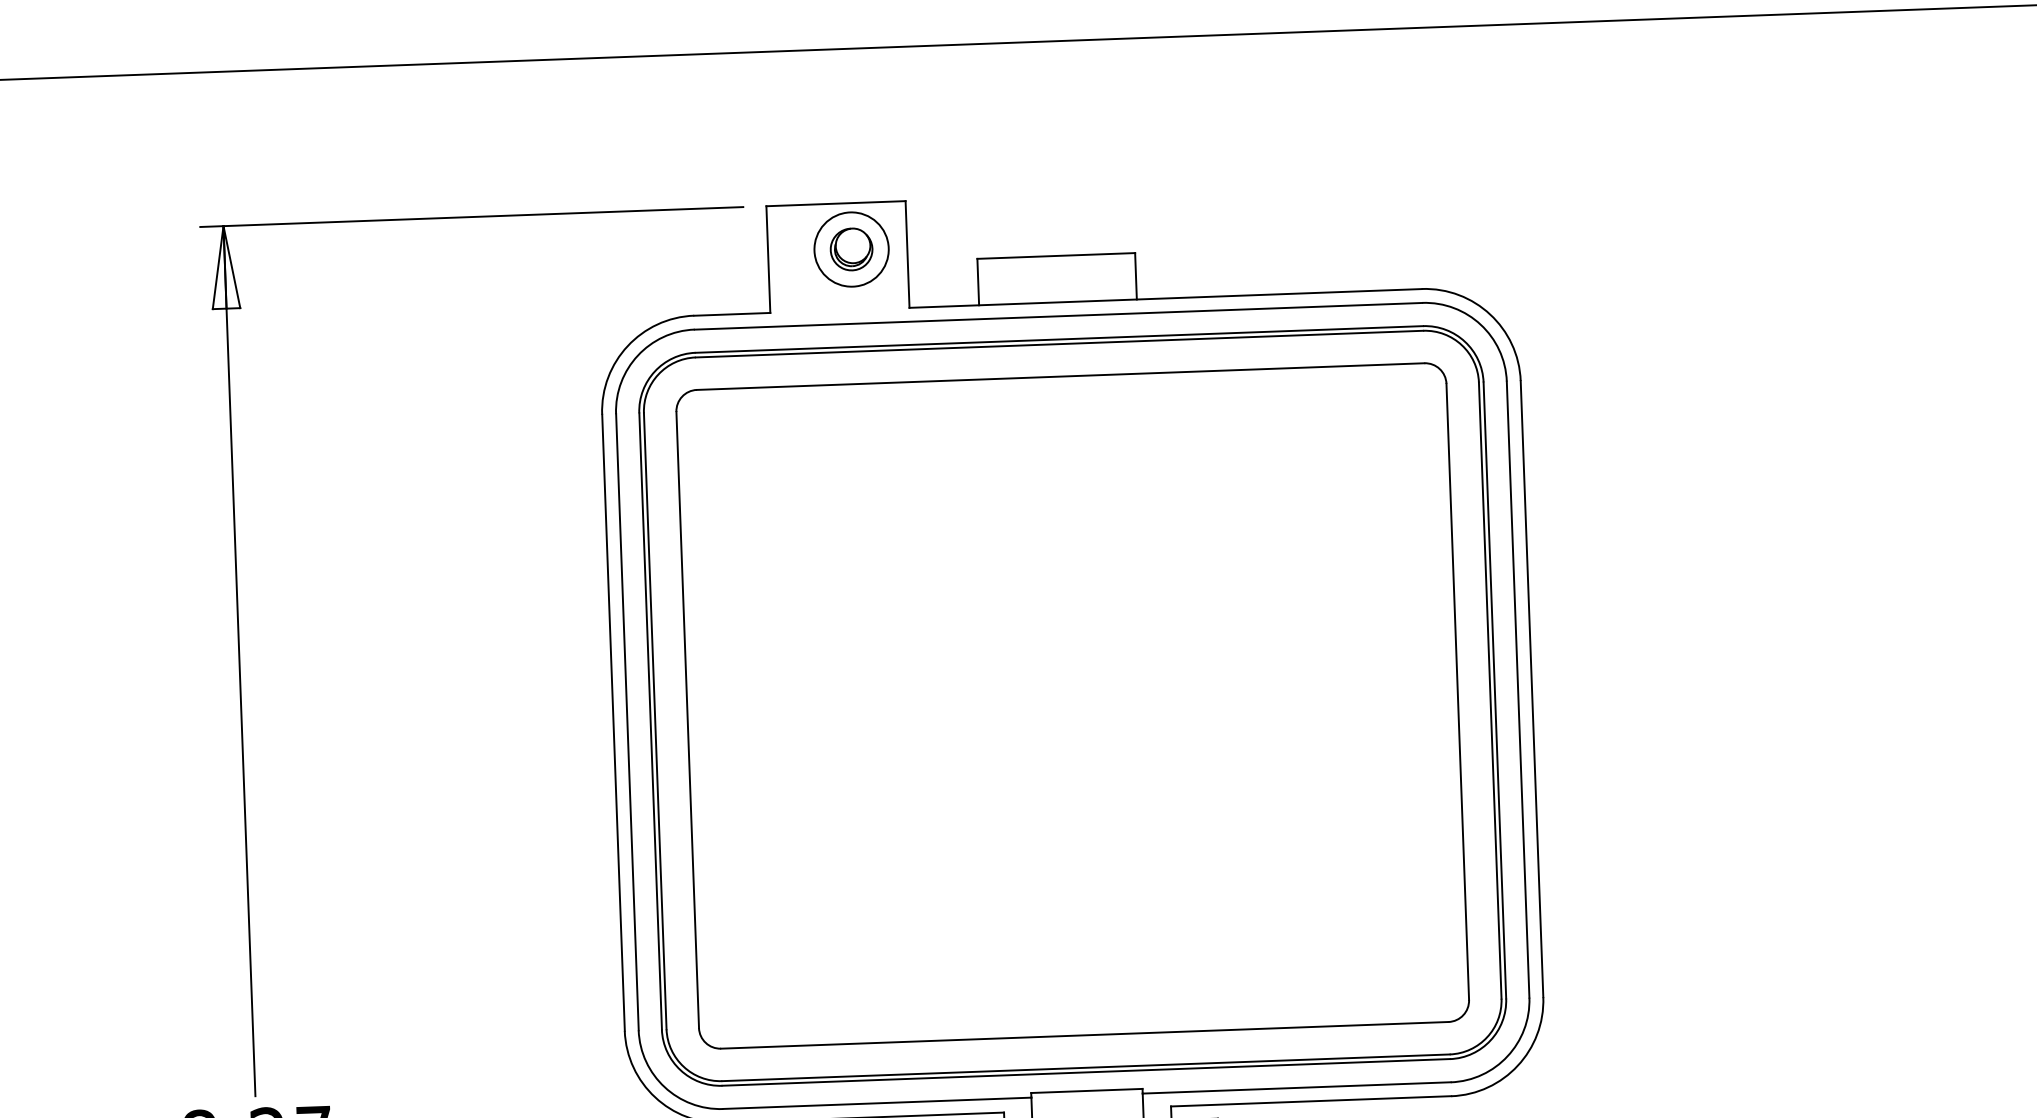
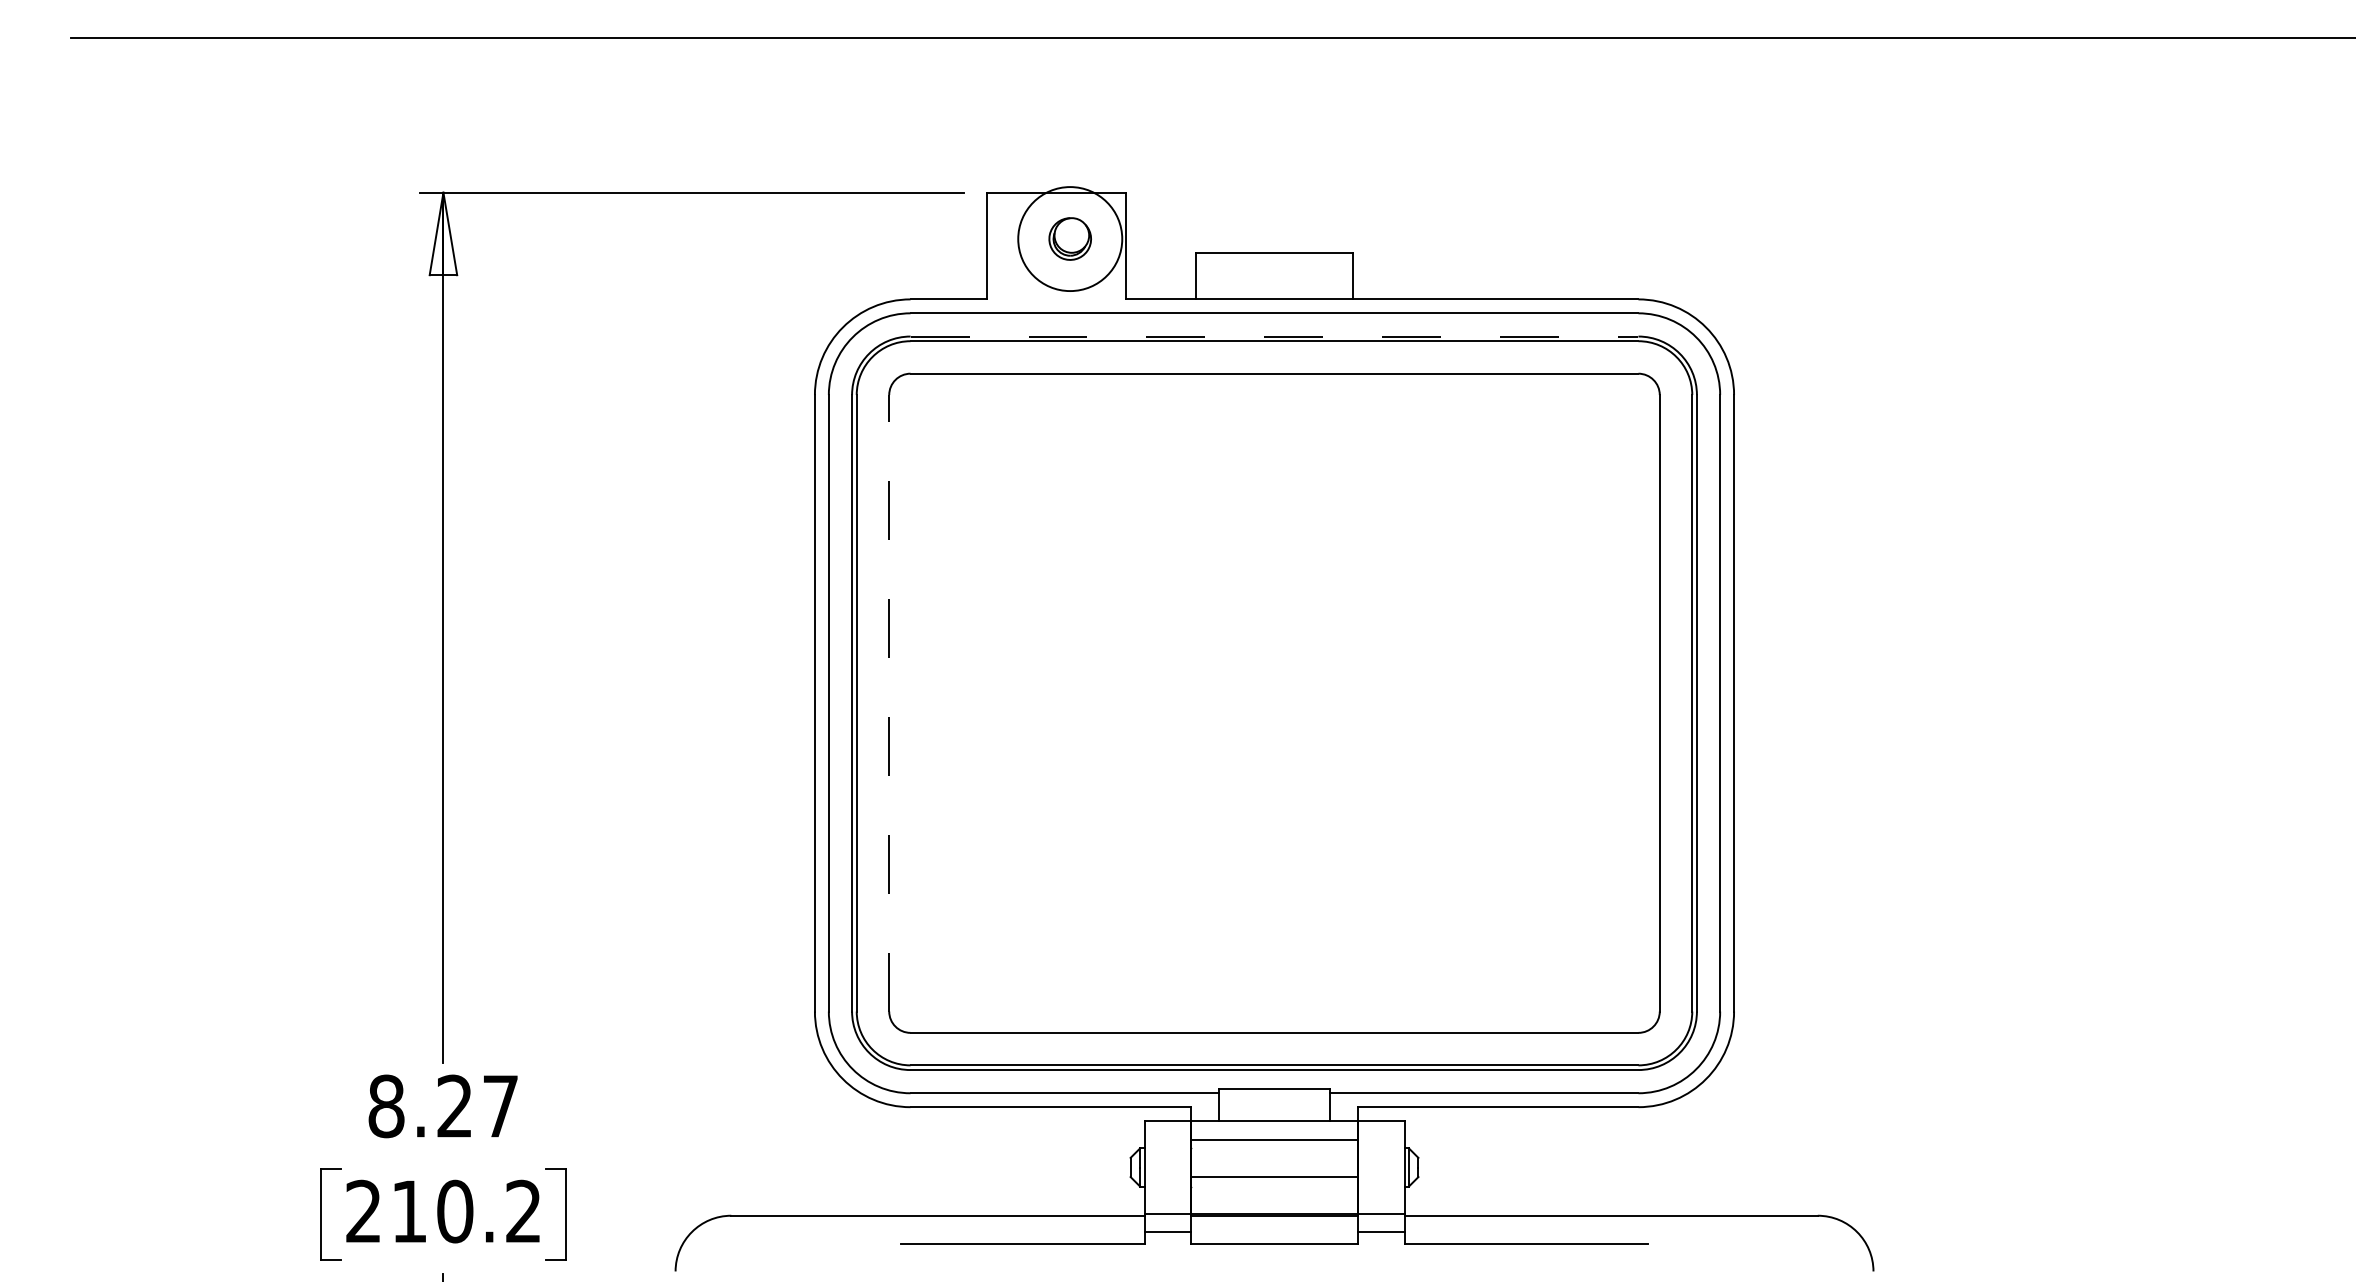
circle: (851, 248) -> (1070, 238), size x1.4
line: (1059, 339) -> (1274, 336), solid -> dashed
line: (687, 719) -> (889, 702), solid -> dashed

